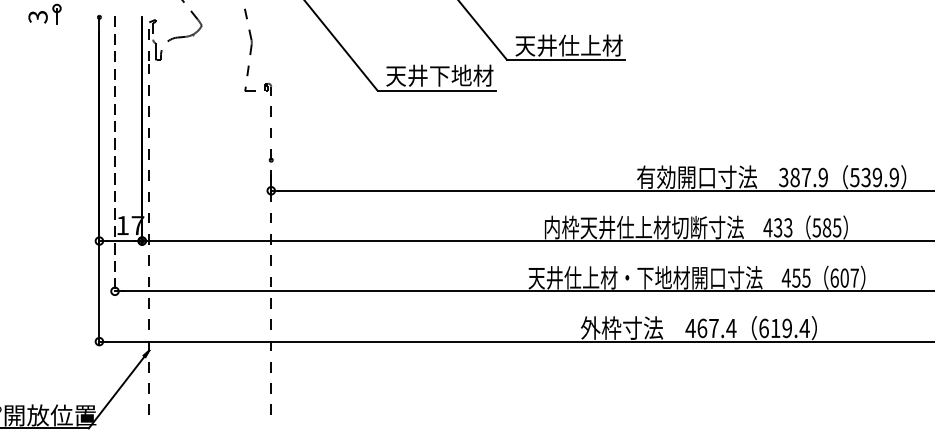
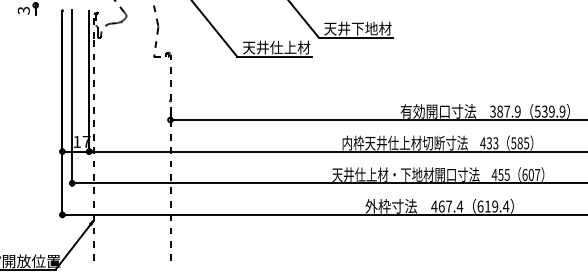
text: (579, 45) -> (364, 28), 天井仕上材 -> 天井下地材
text: (450, 75) -> (283, 47), 天井下地材 -> 天井仕上材
line: (115, 155) -> (72, 97), dashed -> solid

